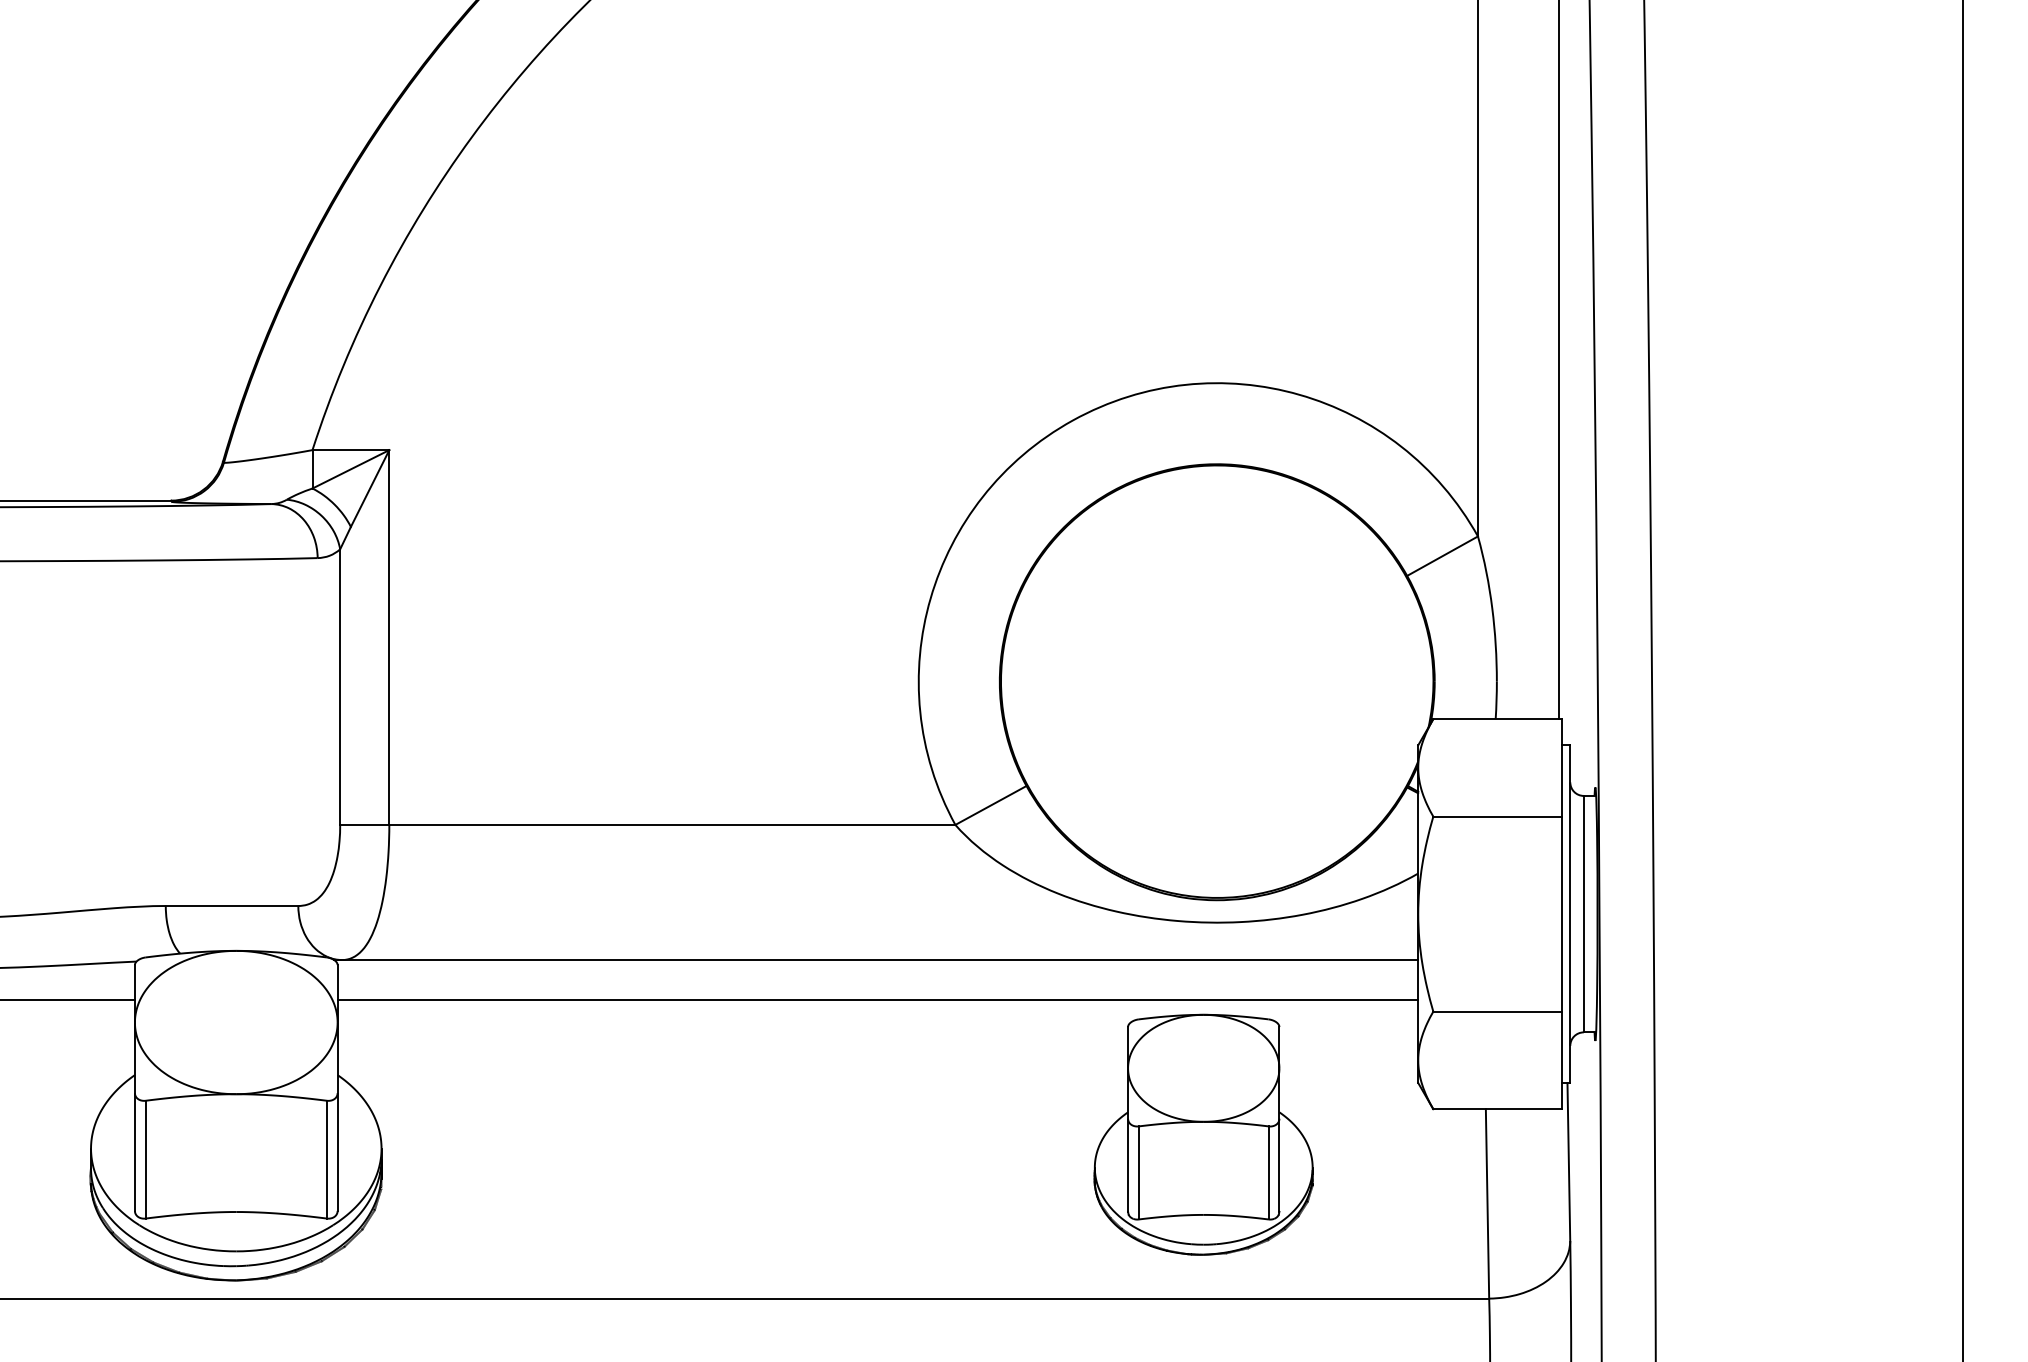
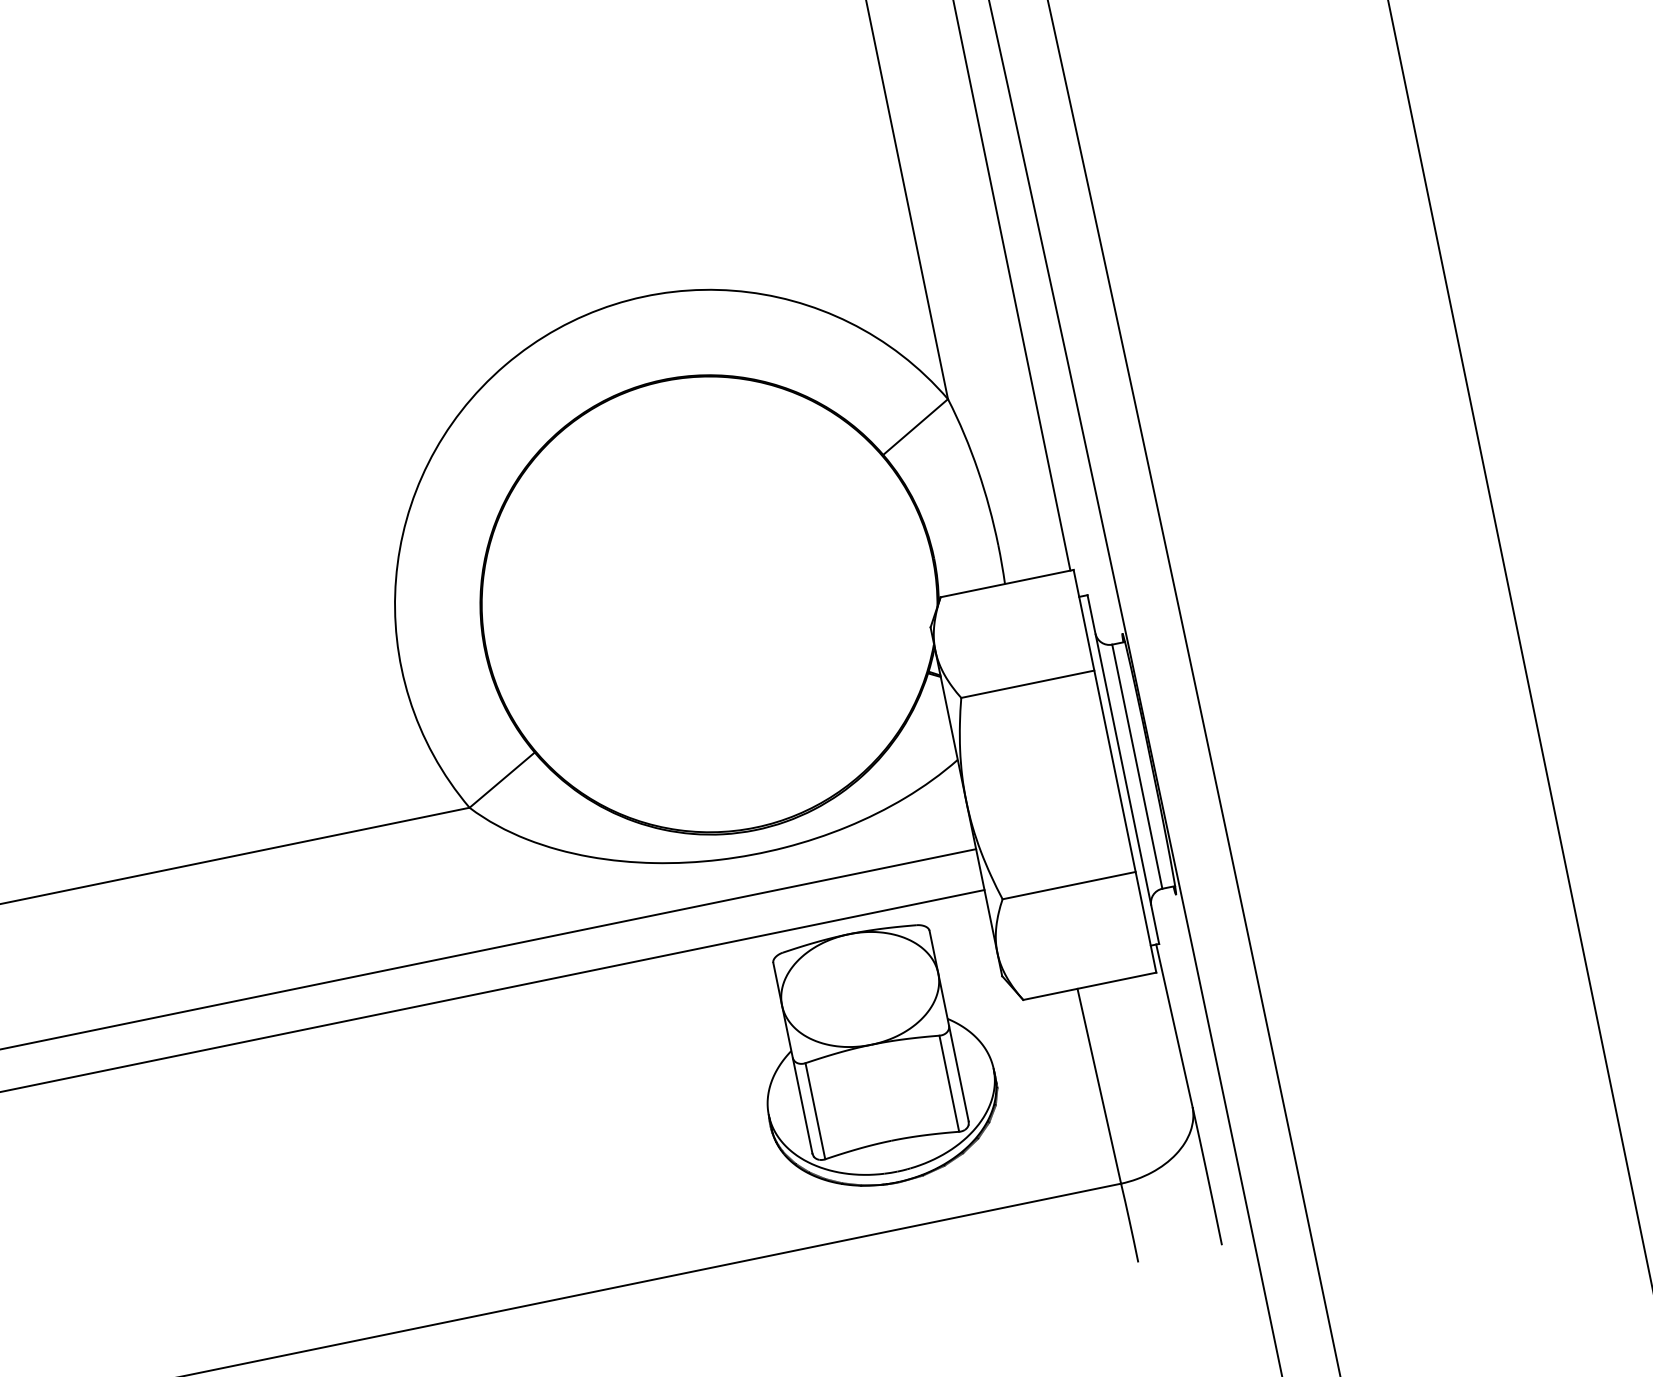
part: (1203, 1134) -> (873, 1057), moved

